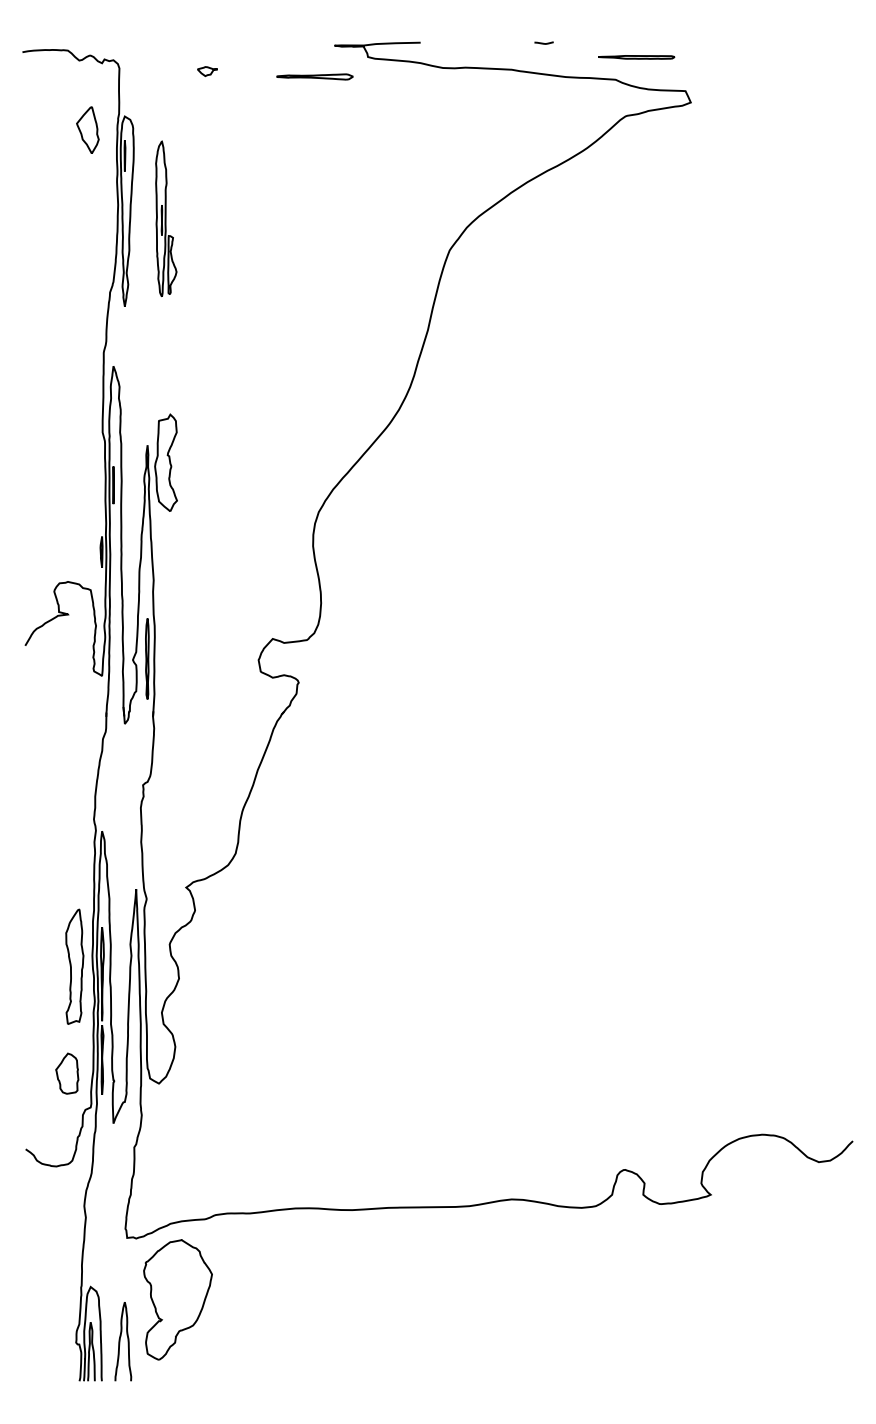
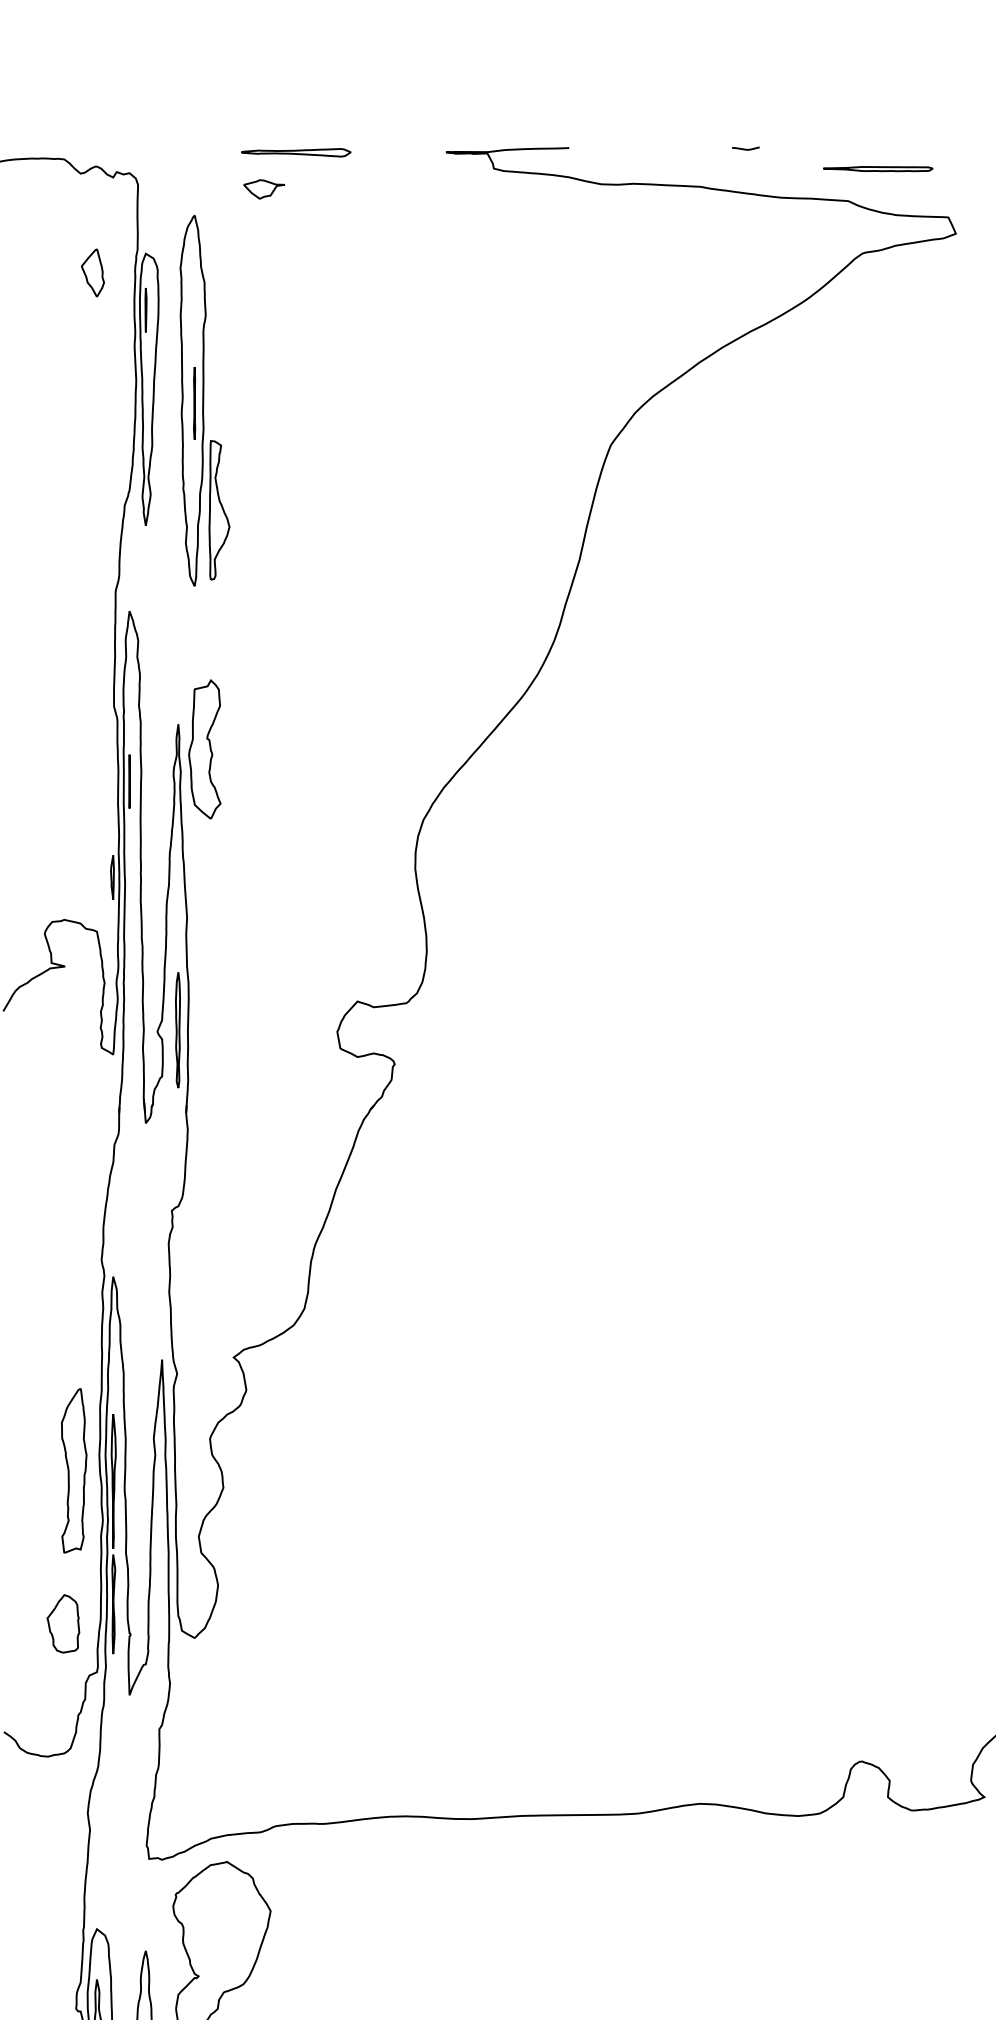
part: (207, 71) -> (264, 189), size x1.43
part: (314, 76) -> (295, 152), moved
part: (87, 129) -> (92, 272), size x0.71
part: (166, 218) -> (205, 399), size x1.67

